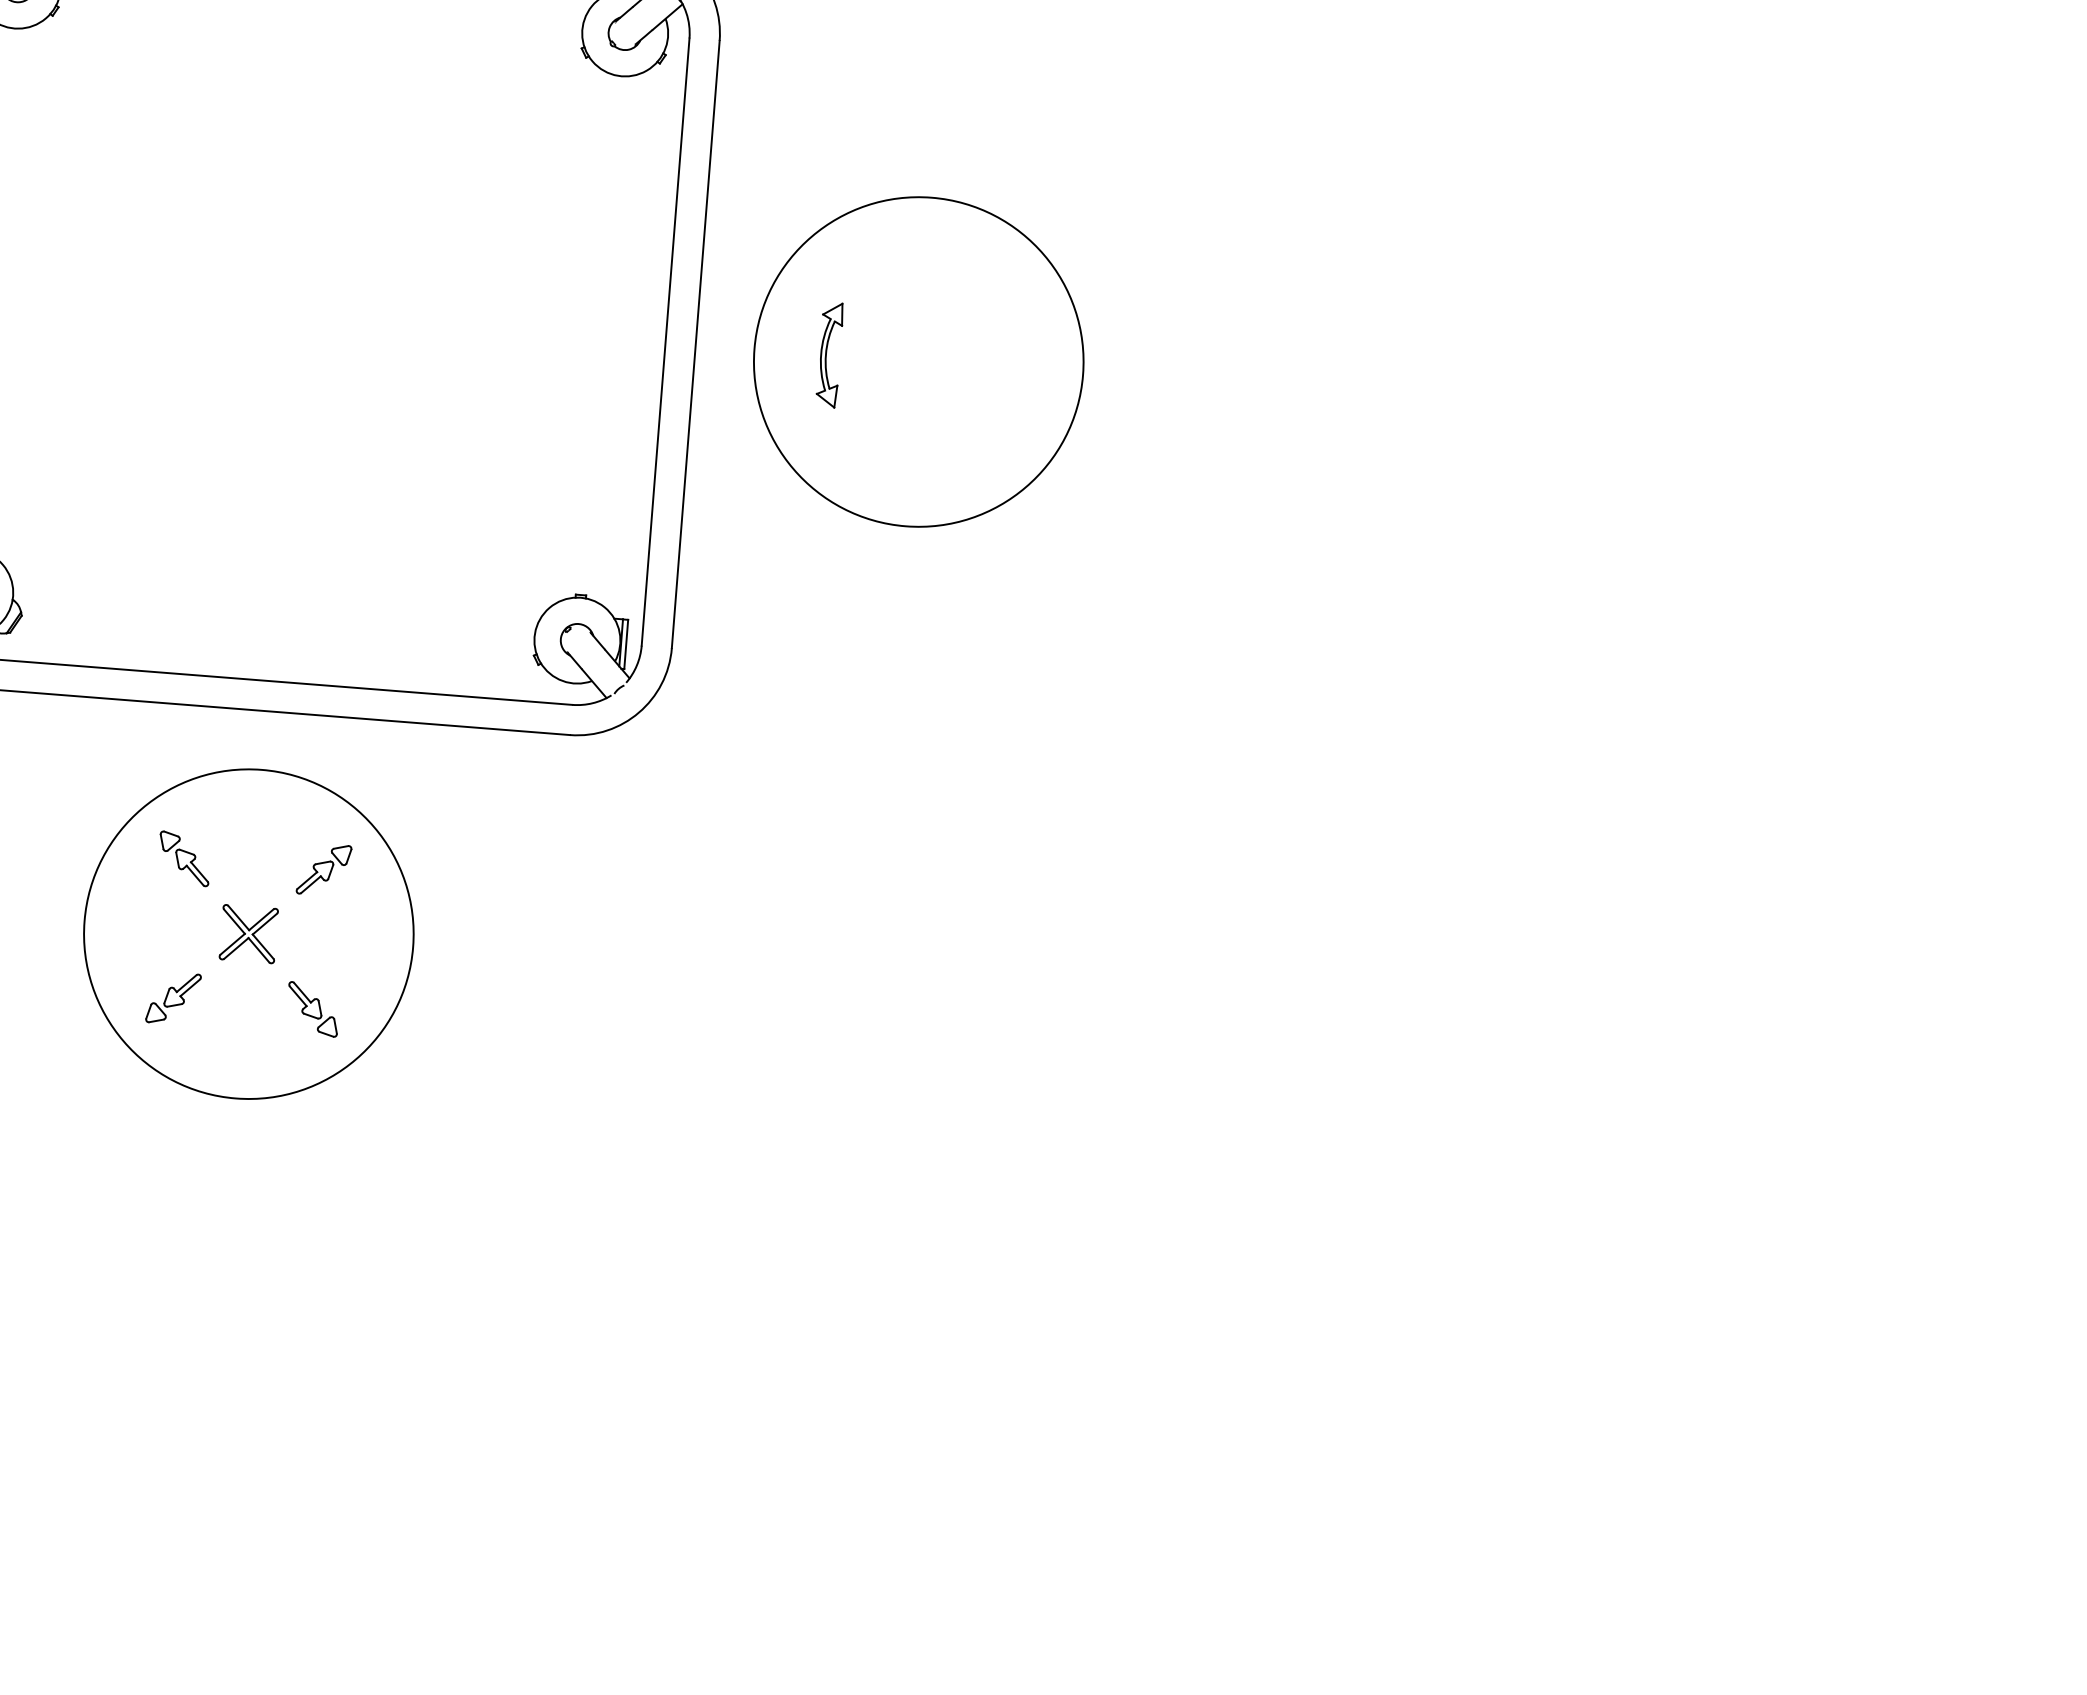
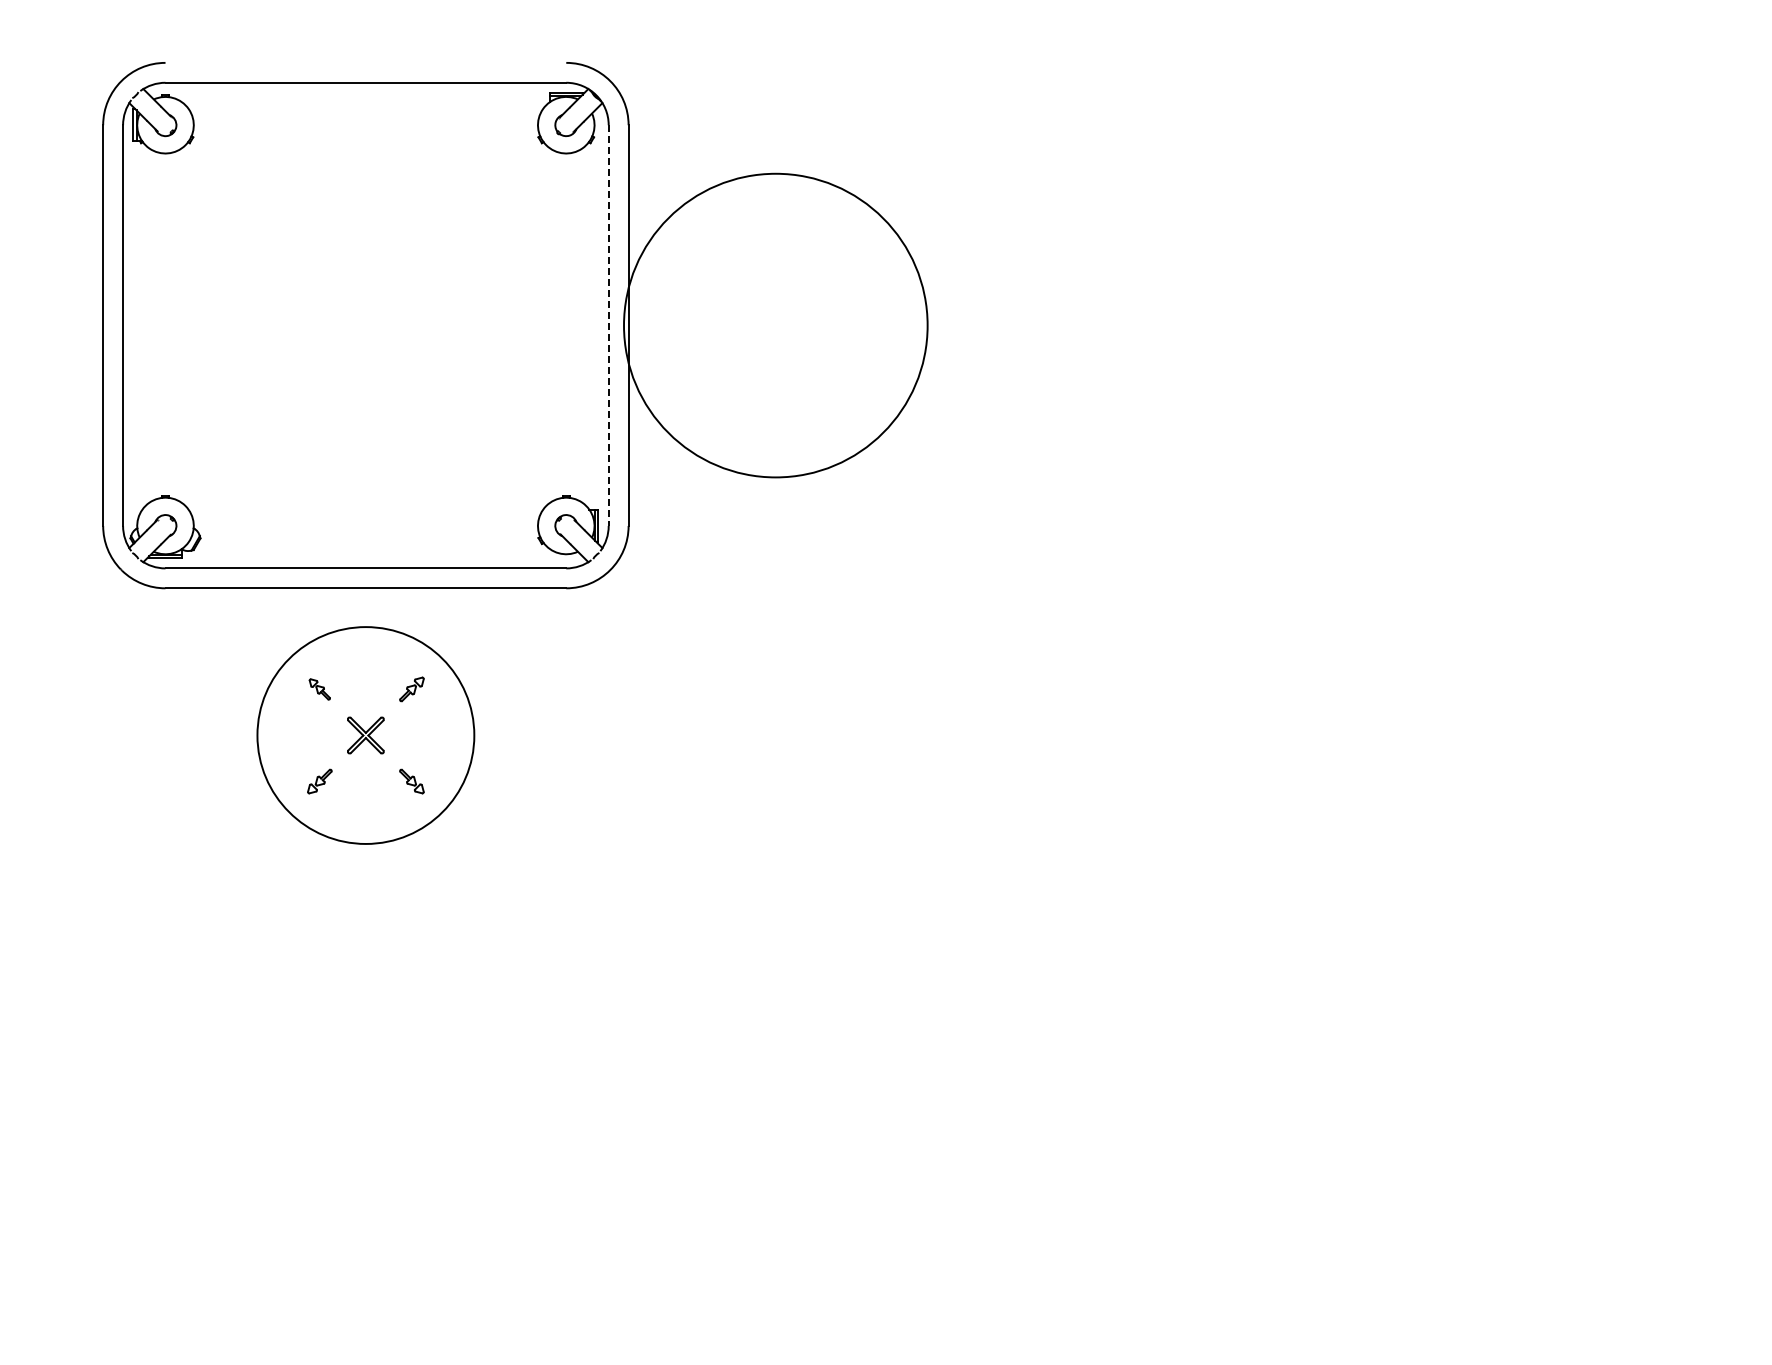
line: (665, 343) -> (608, 326), solid -> dashed
part: (828, 354) -> (716, 325), removed
circle: (918, 361) -> (775, 325), size x1.4
part: (184, 858) -> (319, 689), size x0.6
part: (323, 869) -> (411, 689), size x0.7
part: (173, 998) -> (319, 781), size x0.7
part: (312, 1009) -> (411, 781), size x0.7

